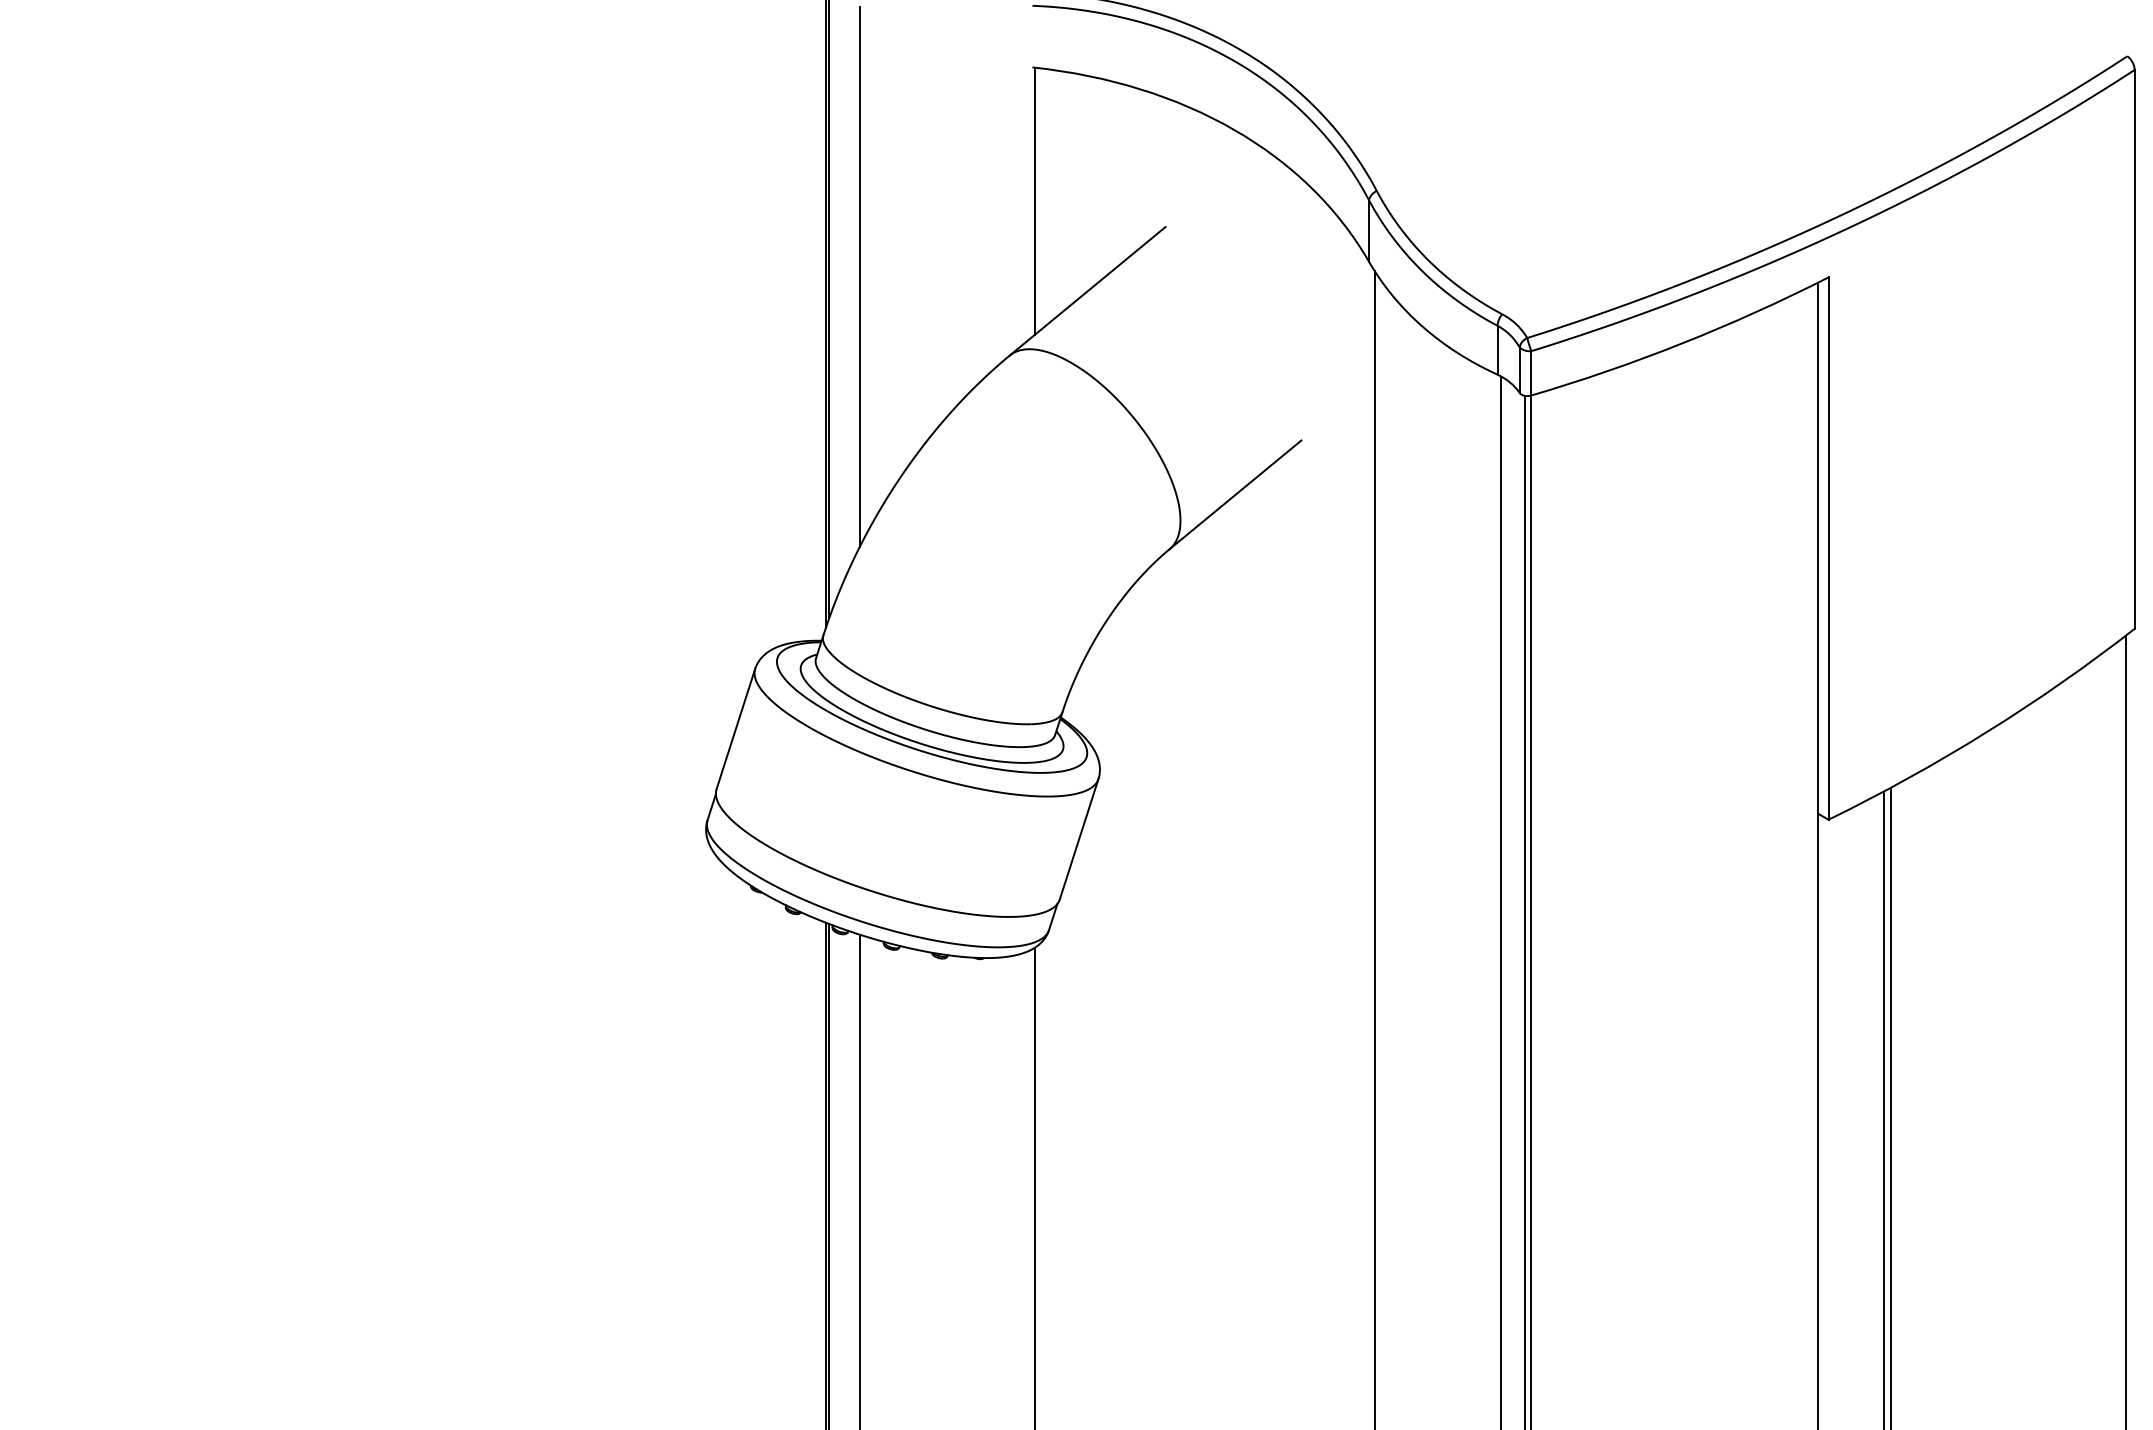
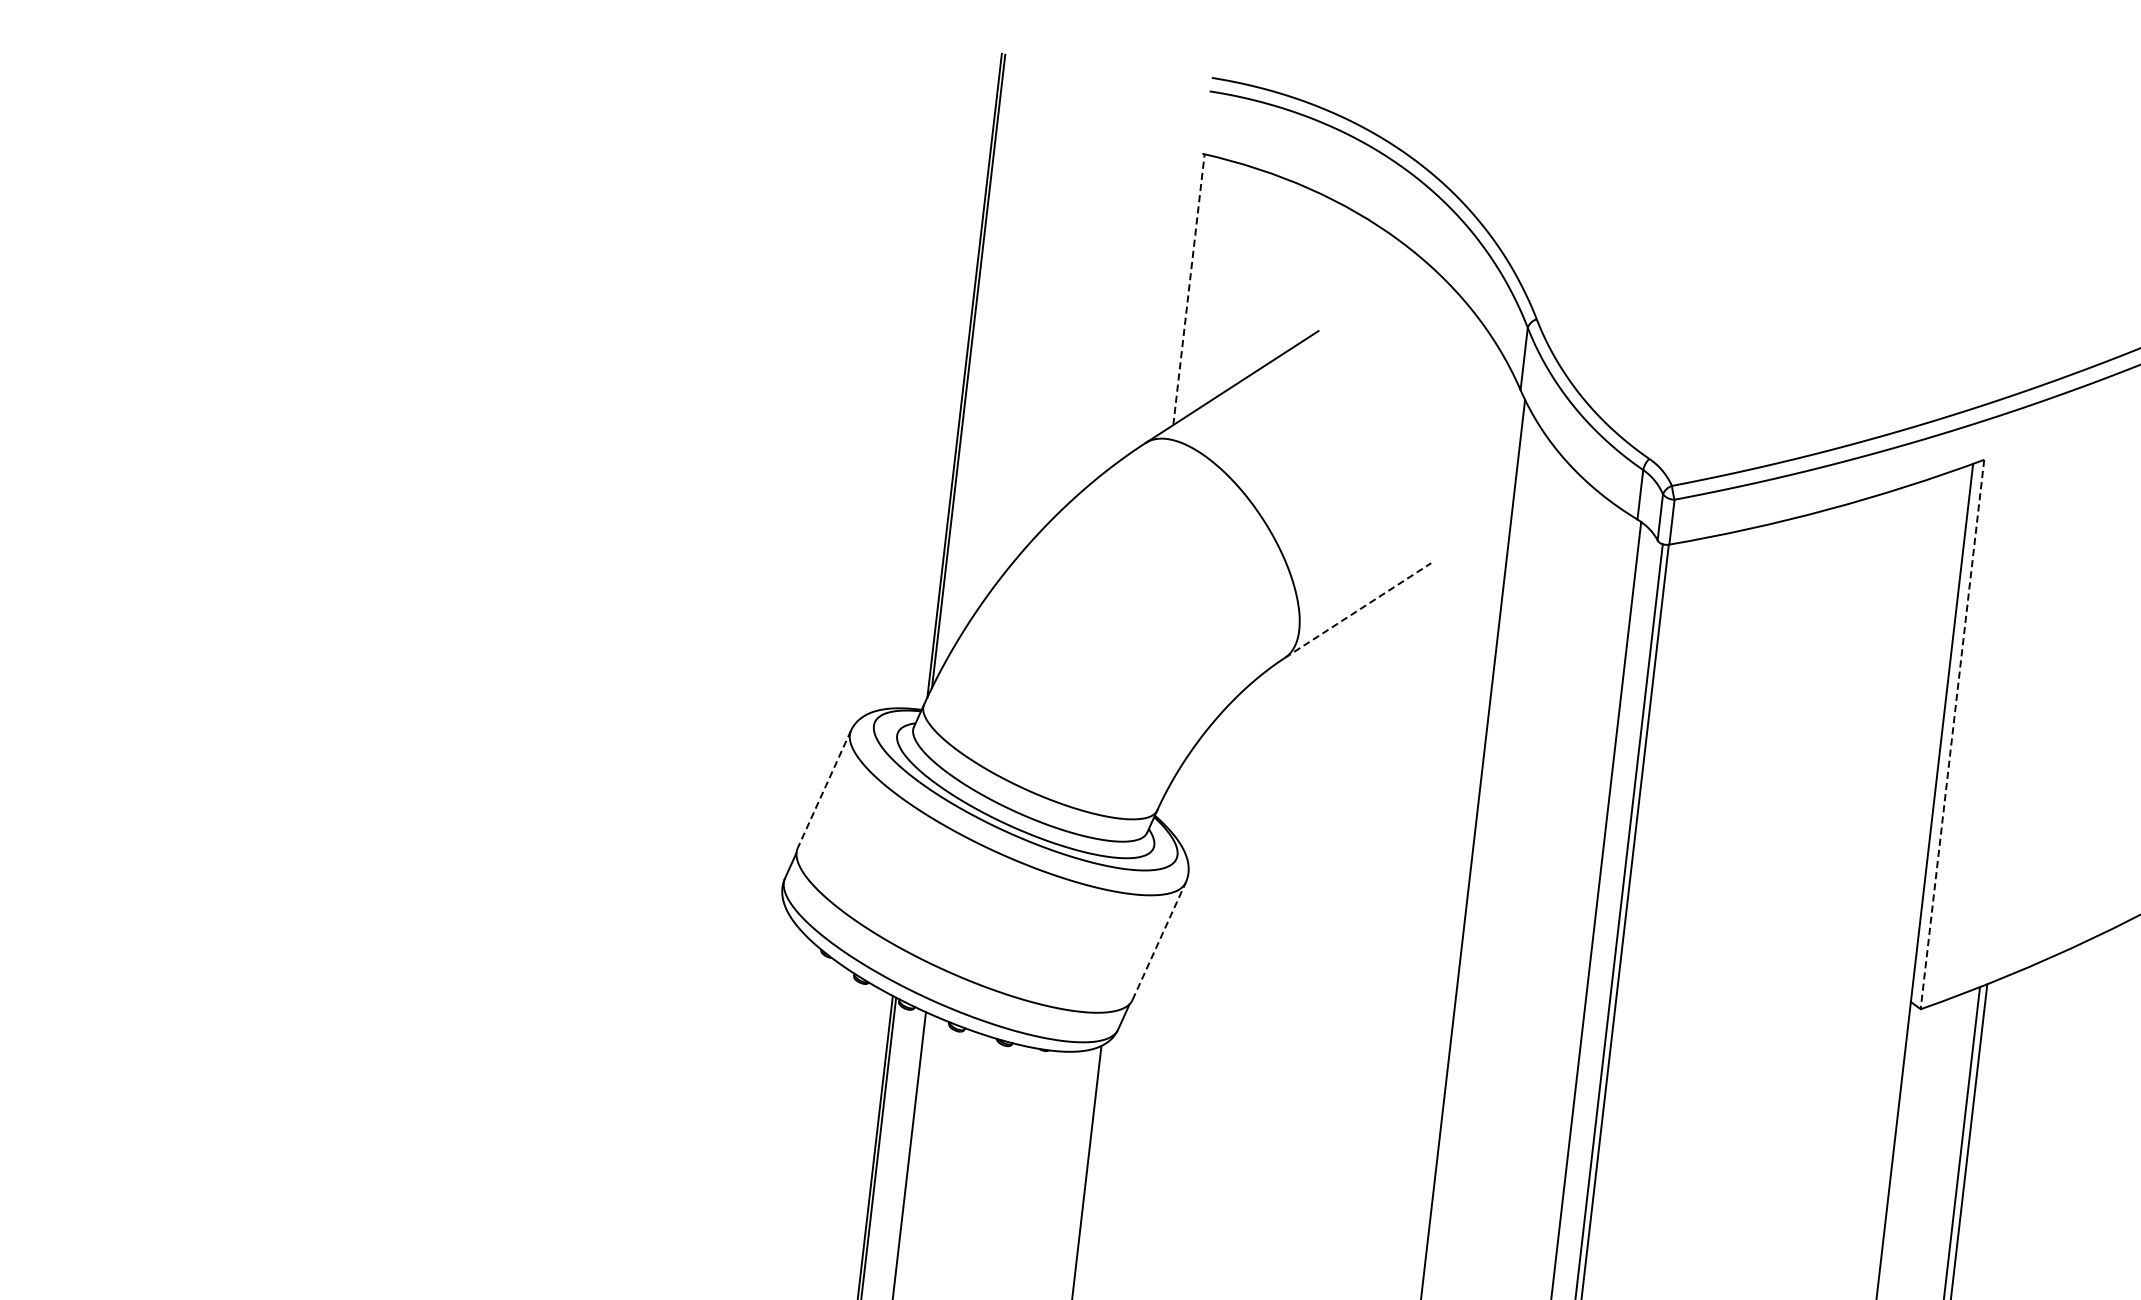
line: (1034, 201) -> (1188, 289), solid -> dashed
line: (859, 276) -> (1002, 345), removed
line: (1235, 494) -> (1358, 610), solid -> dashed
line: (1828, 549) -> (1952, 735), solid -> dashed
line: (735, 729) -> (823, 789), solid -> dashed
line: (1079, 838) -> (1159, 940), solid -> dashed

